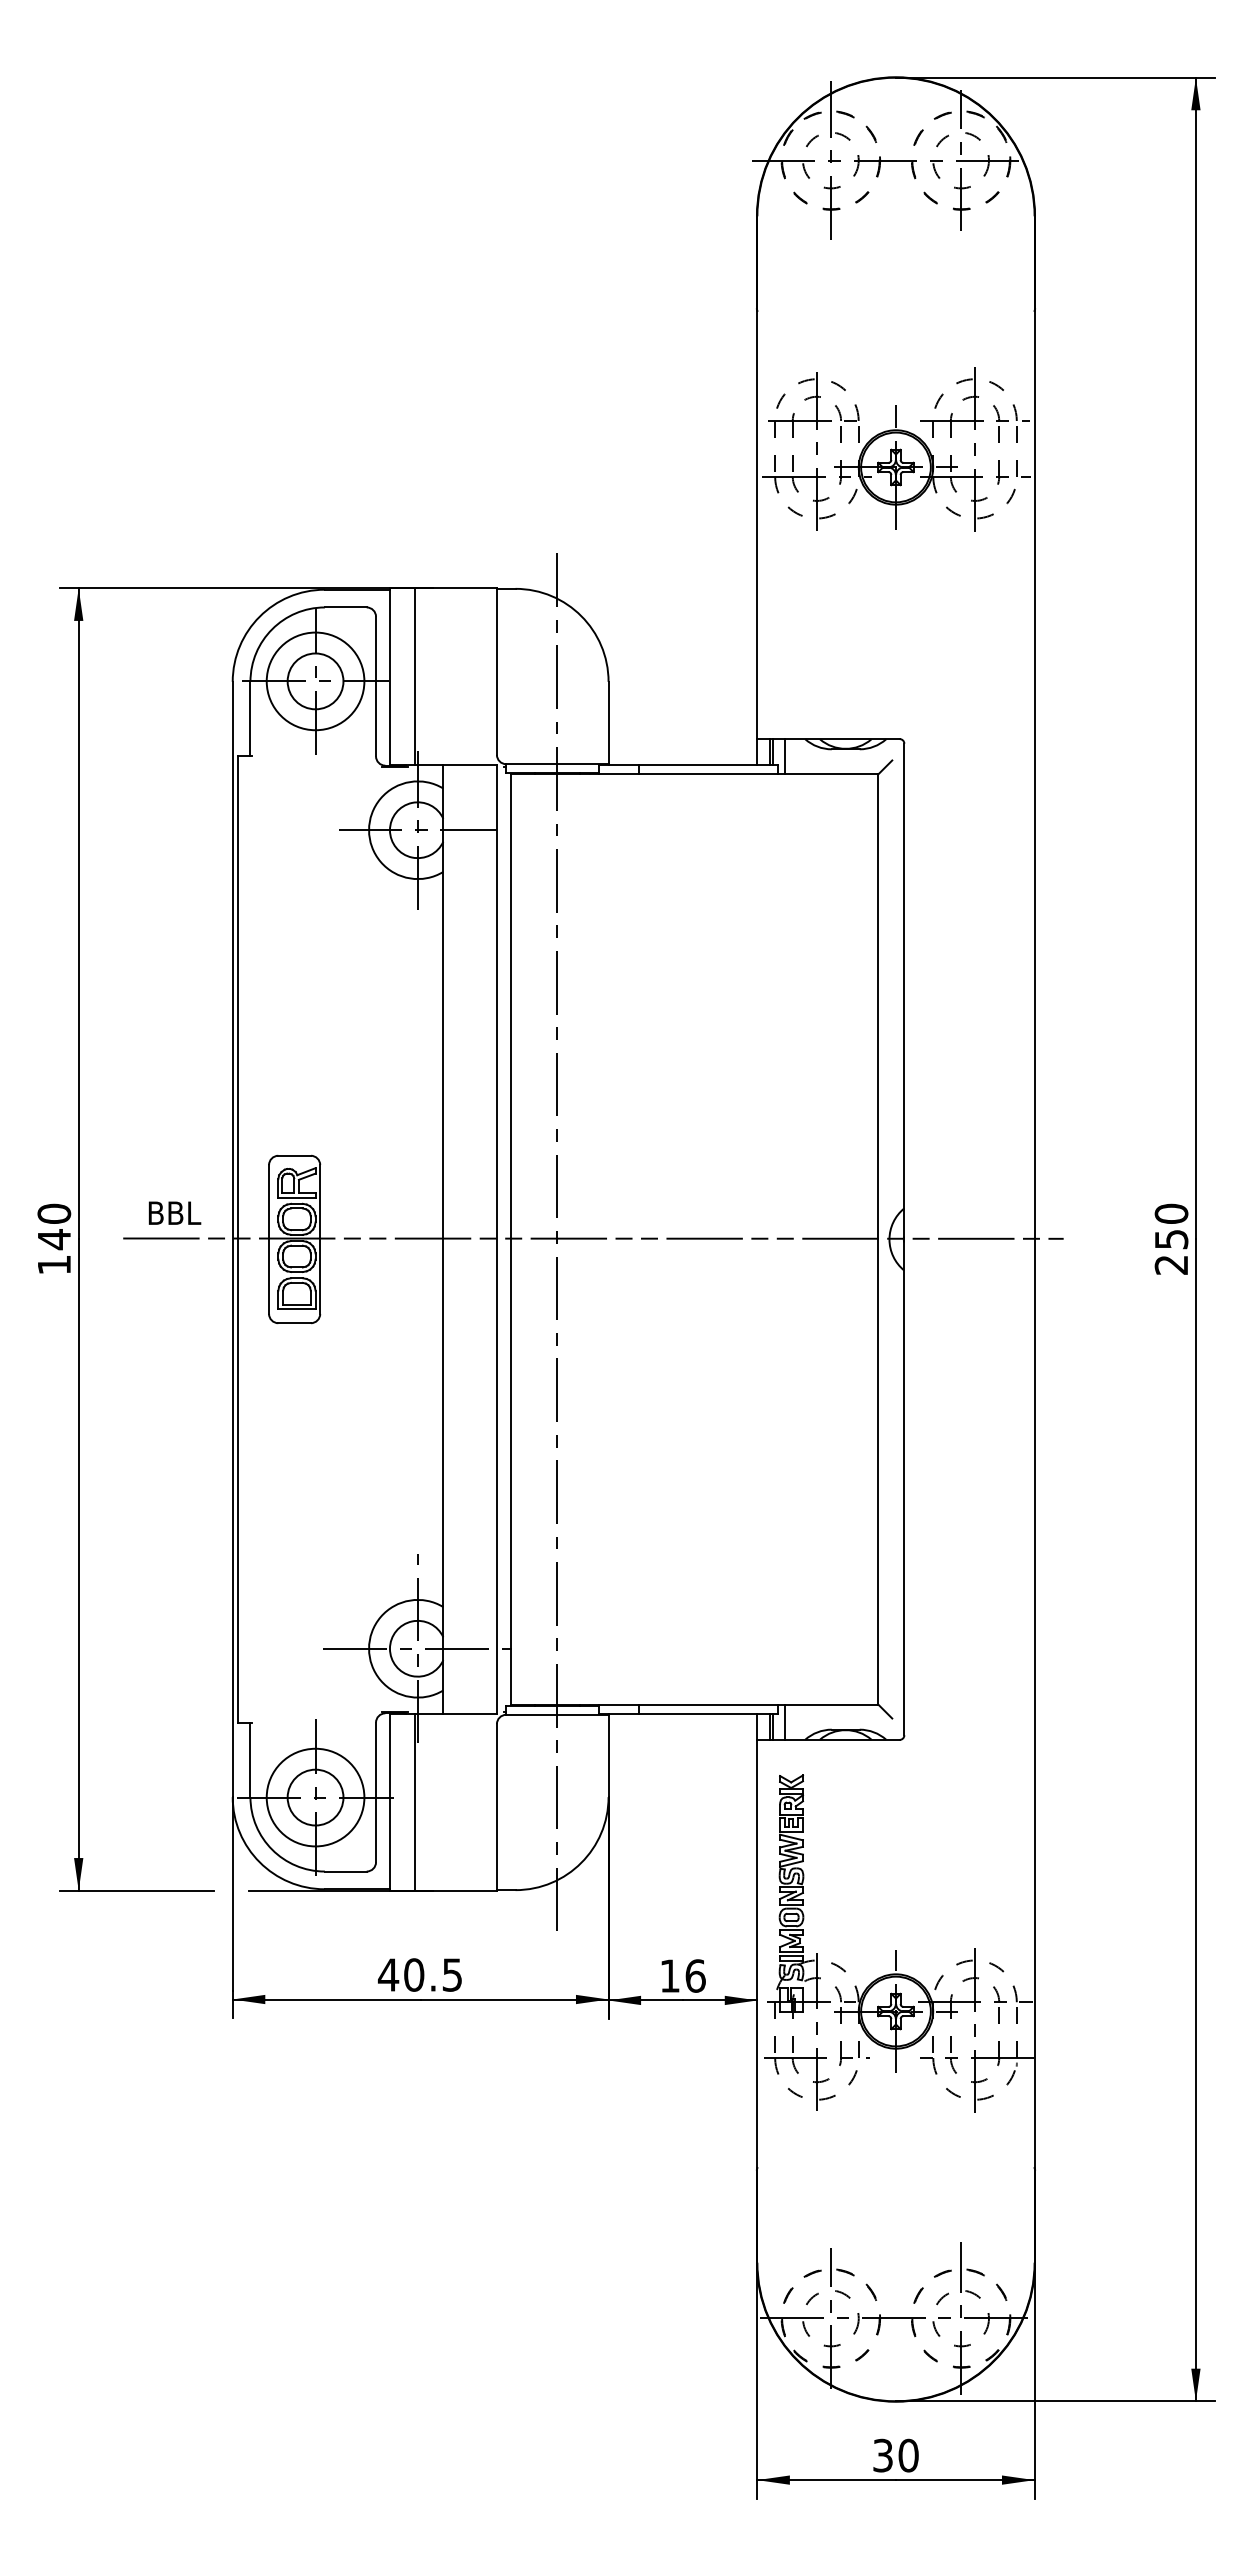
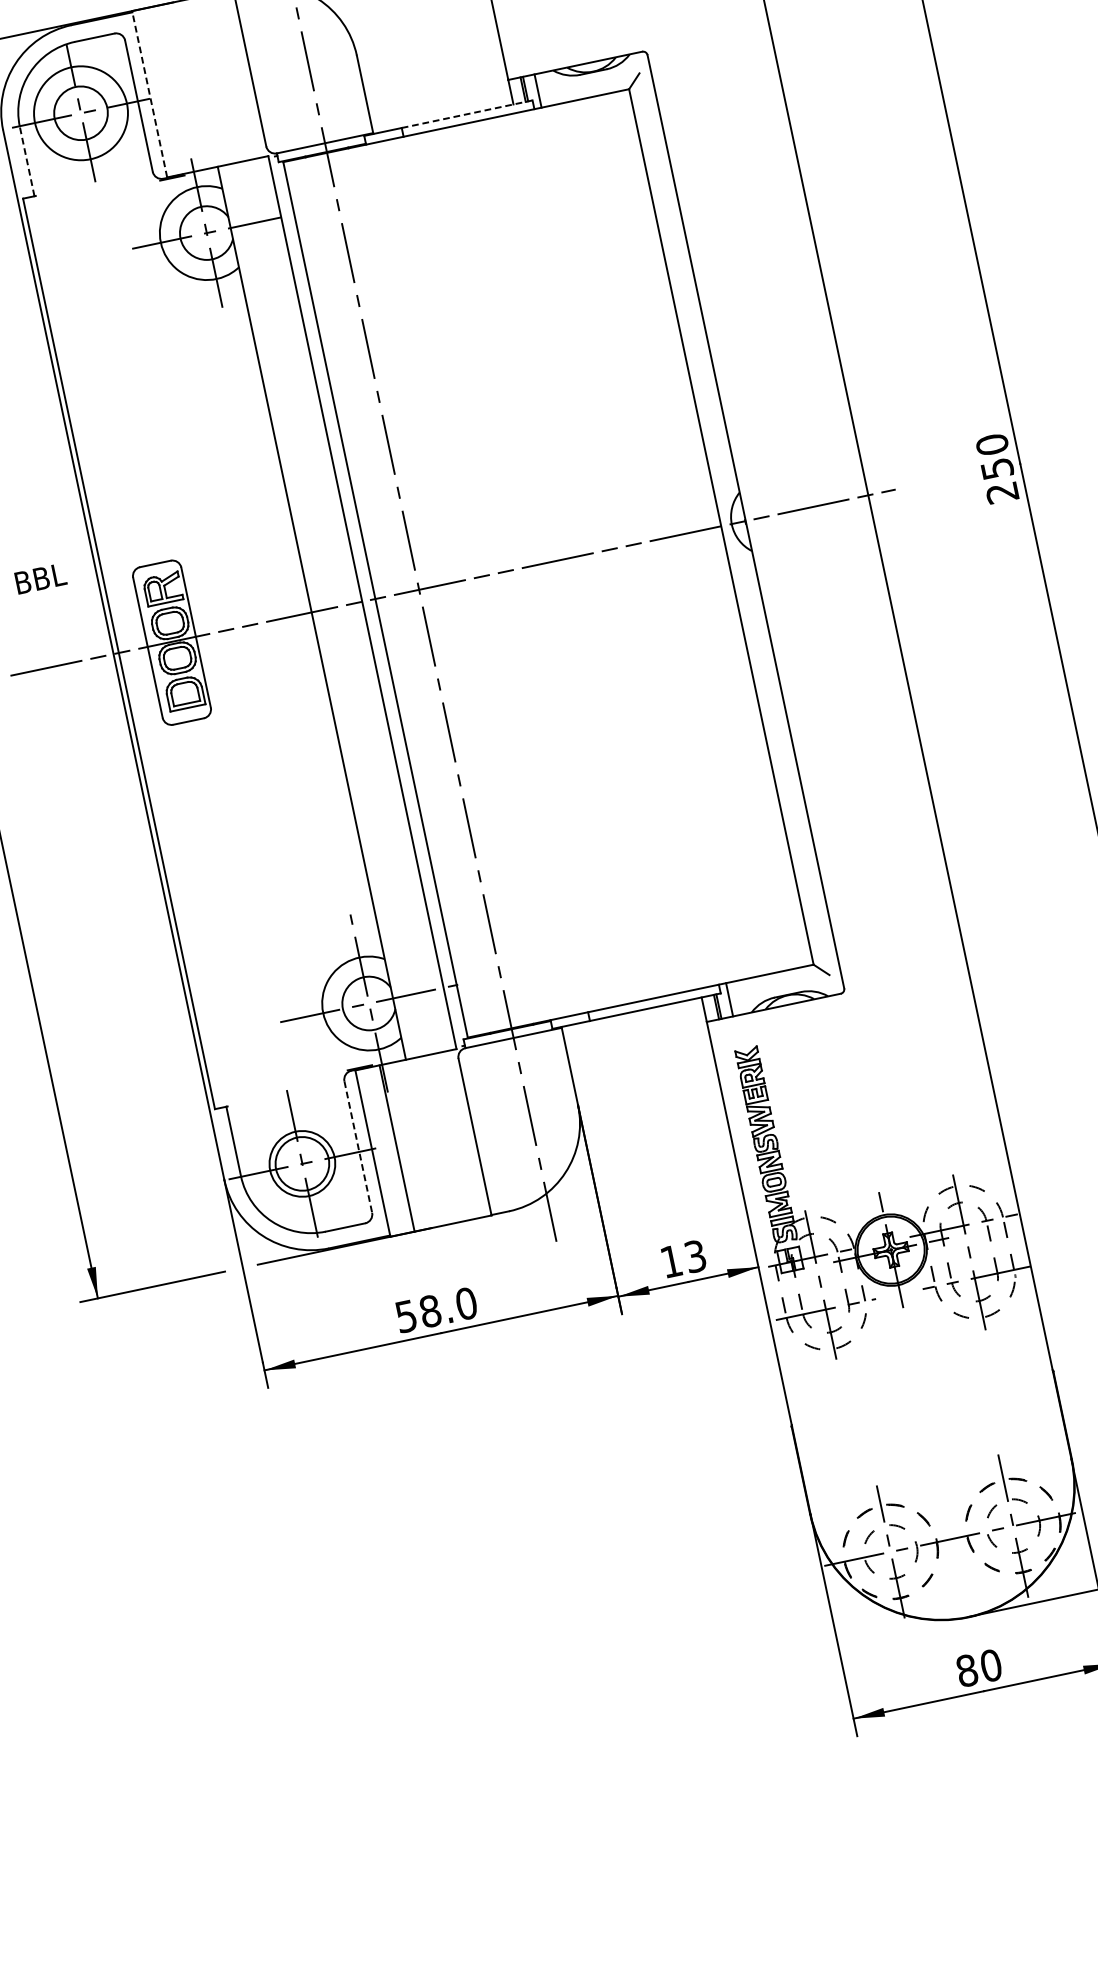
line: (389, 676) -> (149, 94), solid -> dashed
line: (415, 676) -> (174, 88), removed
line: (250, 718) -> (27, 161), solid -> dashed
line: (707, 765) -> (466, 114), solid -> dashed
text: (174, 1212) -> (40, 578), moved
line: (376, 1792) -> (358, 1147), solid -> dashed
circle: (315, 1797) -> (302, 1163), size x0.7
text: (419, 1974) -> (435, 1309), 40.5 -> 58.0
text: (695, 1975) -> (695, 1255), 16 -> 13
text: (883, 2455) -> (967, 1670), 30 -> 80

